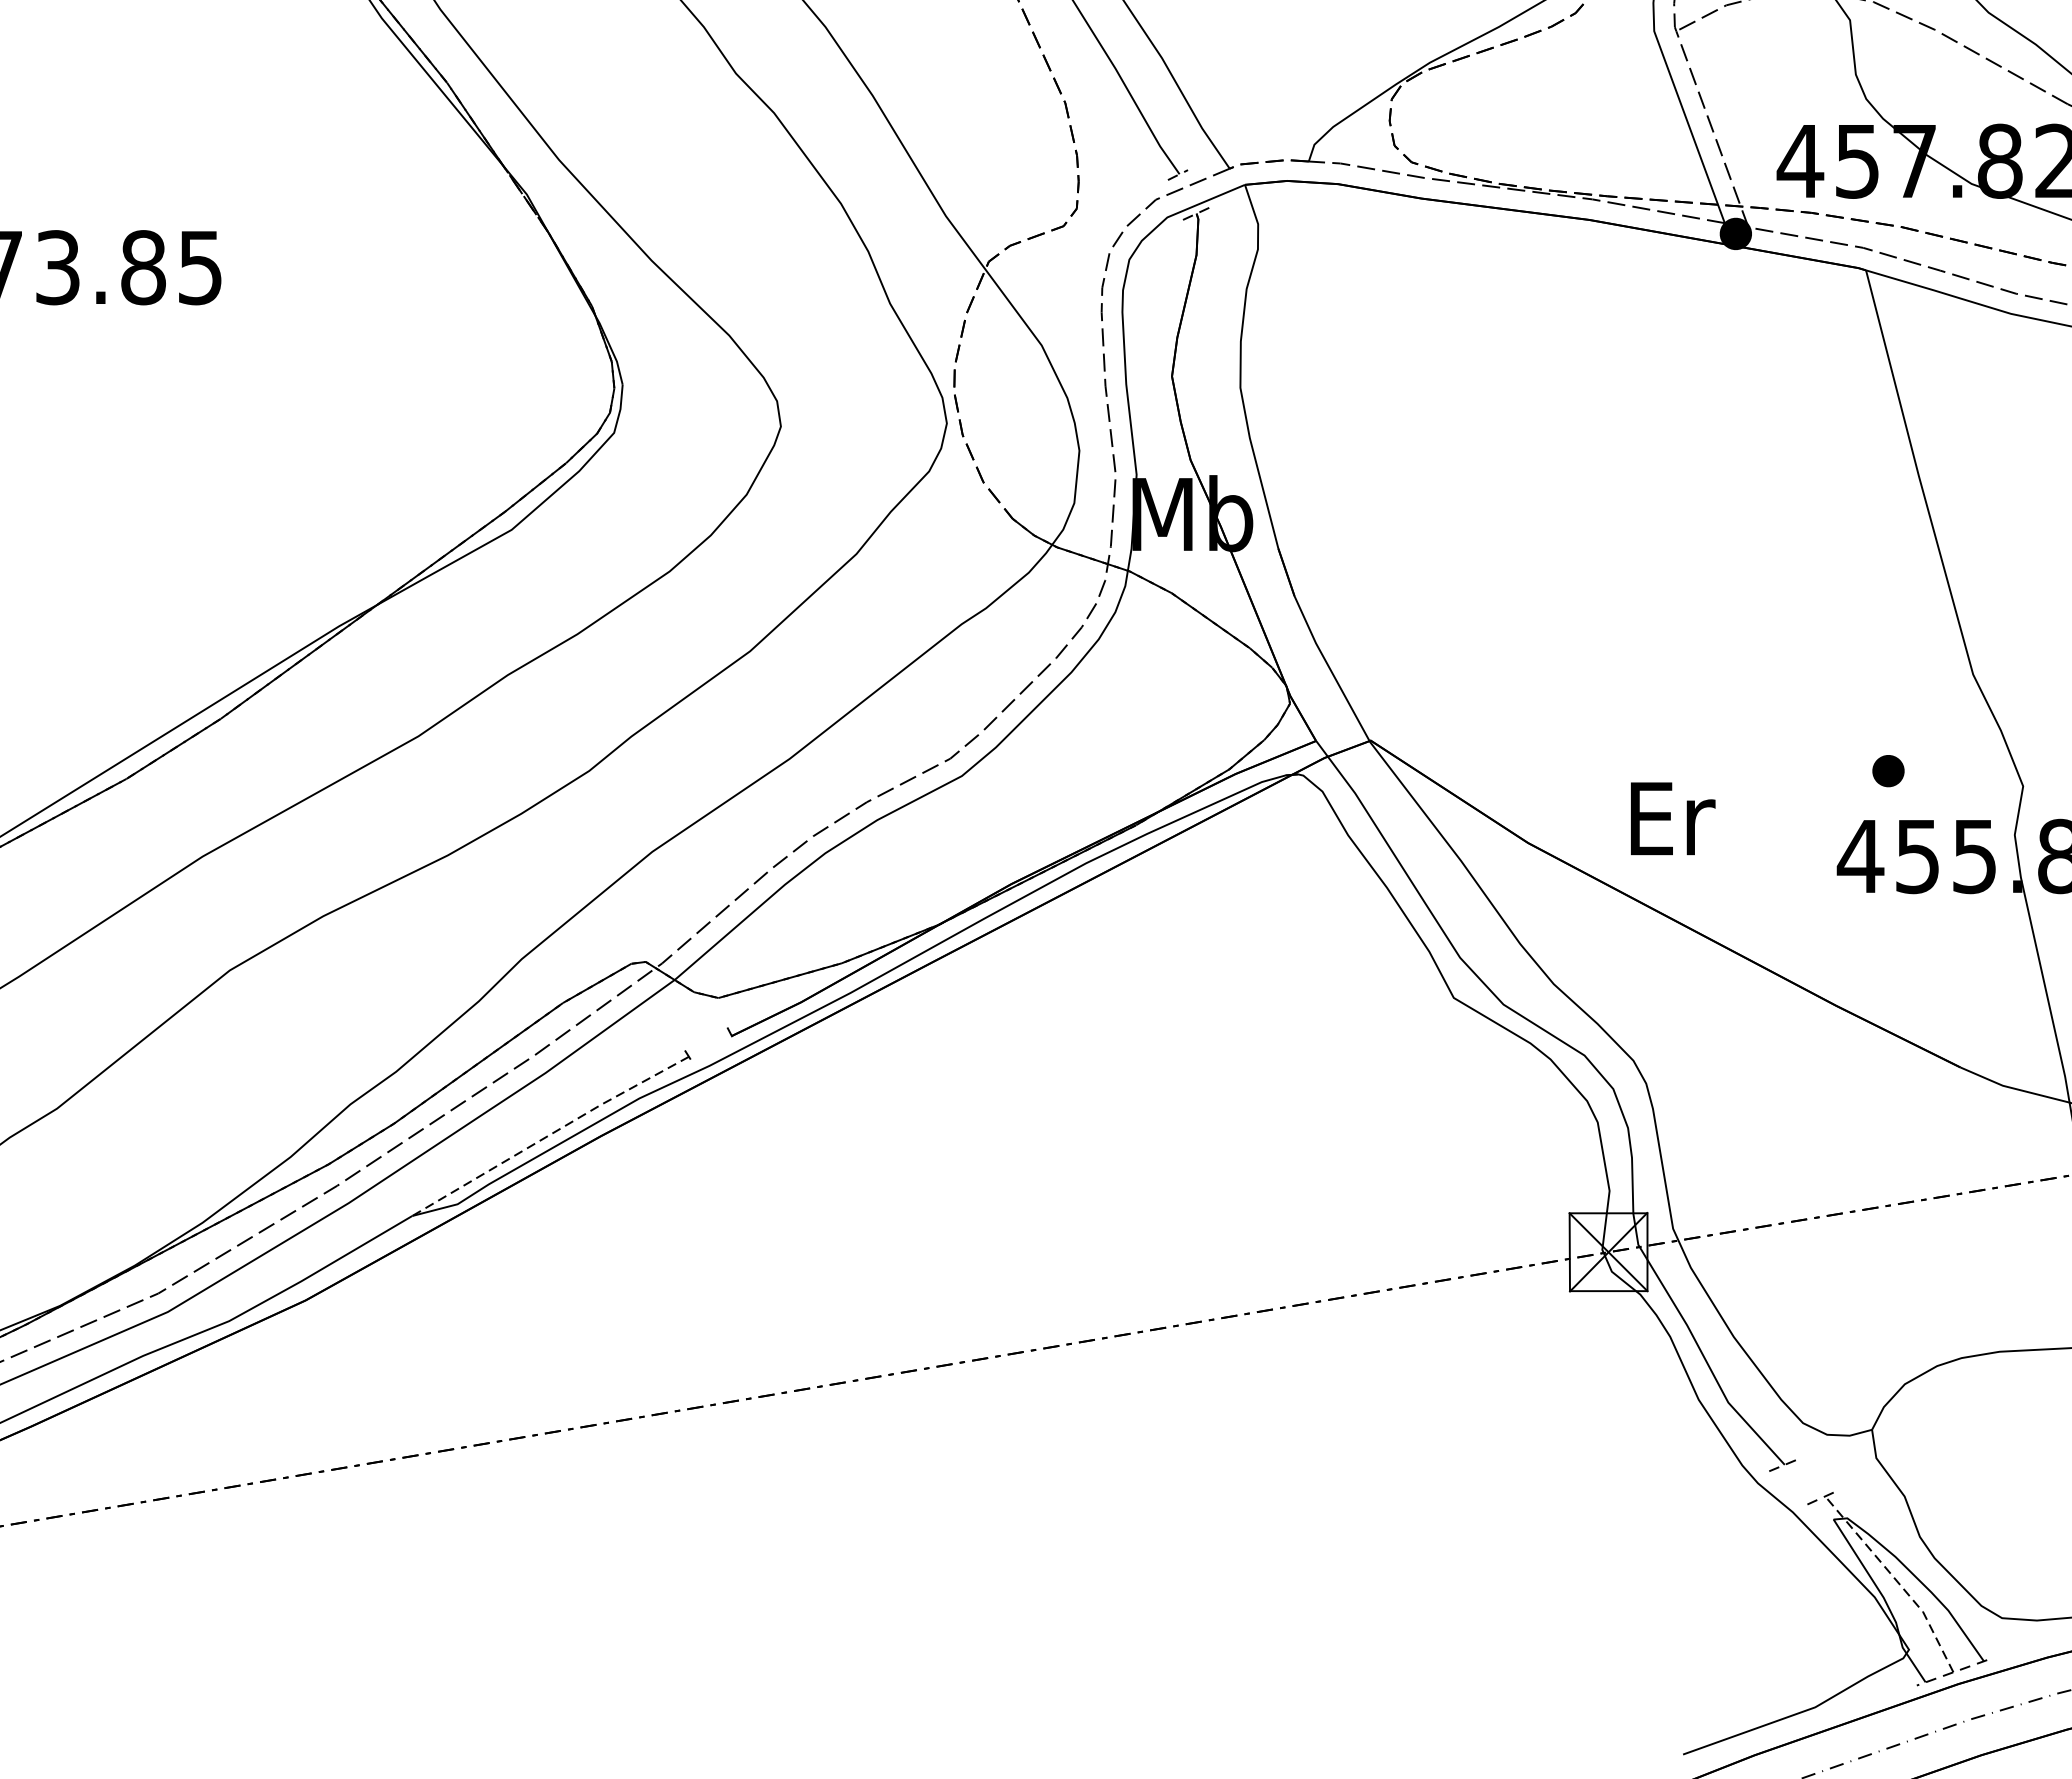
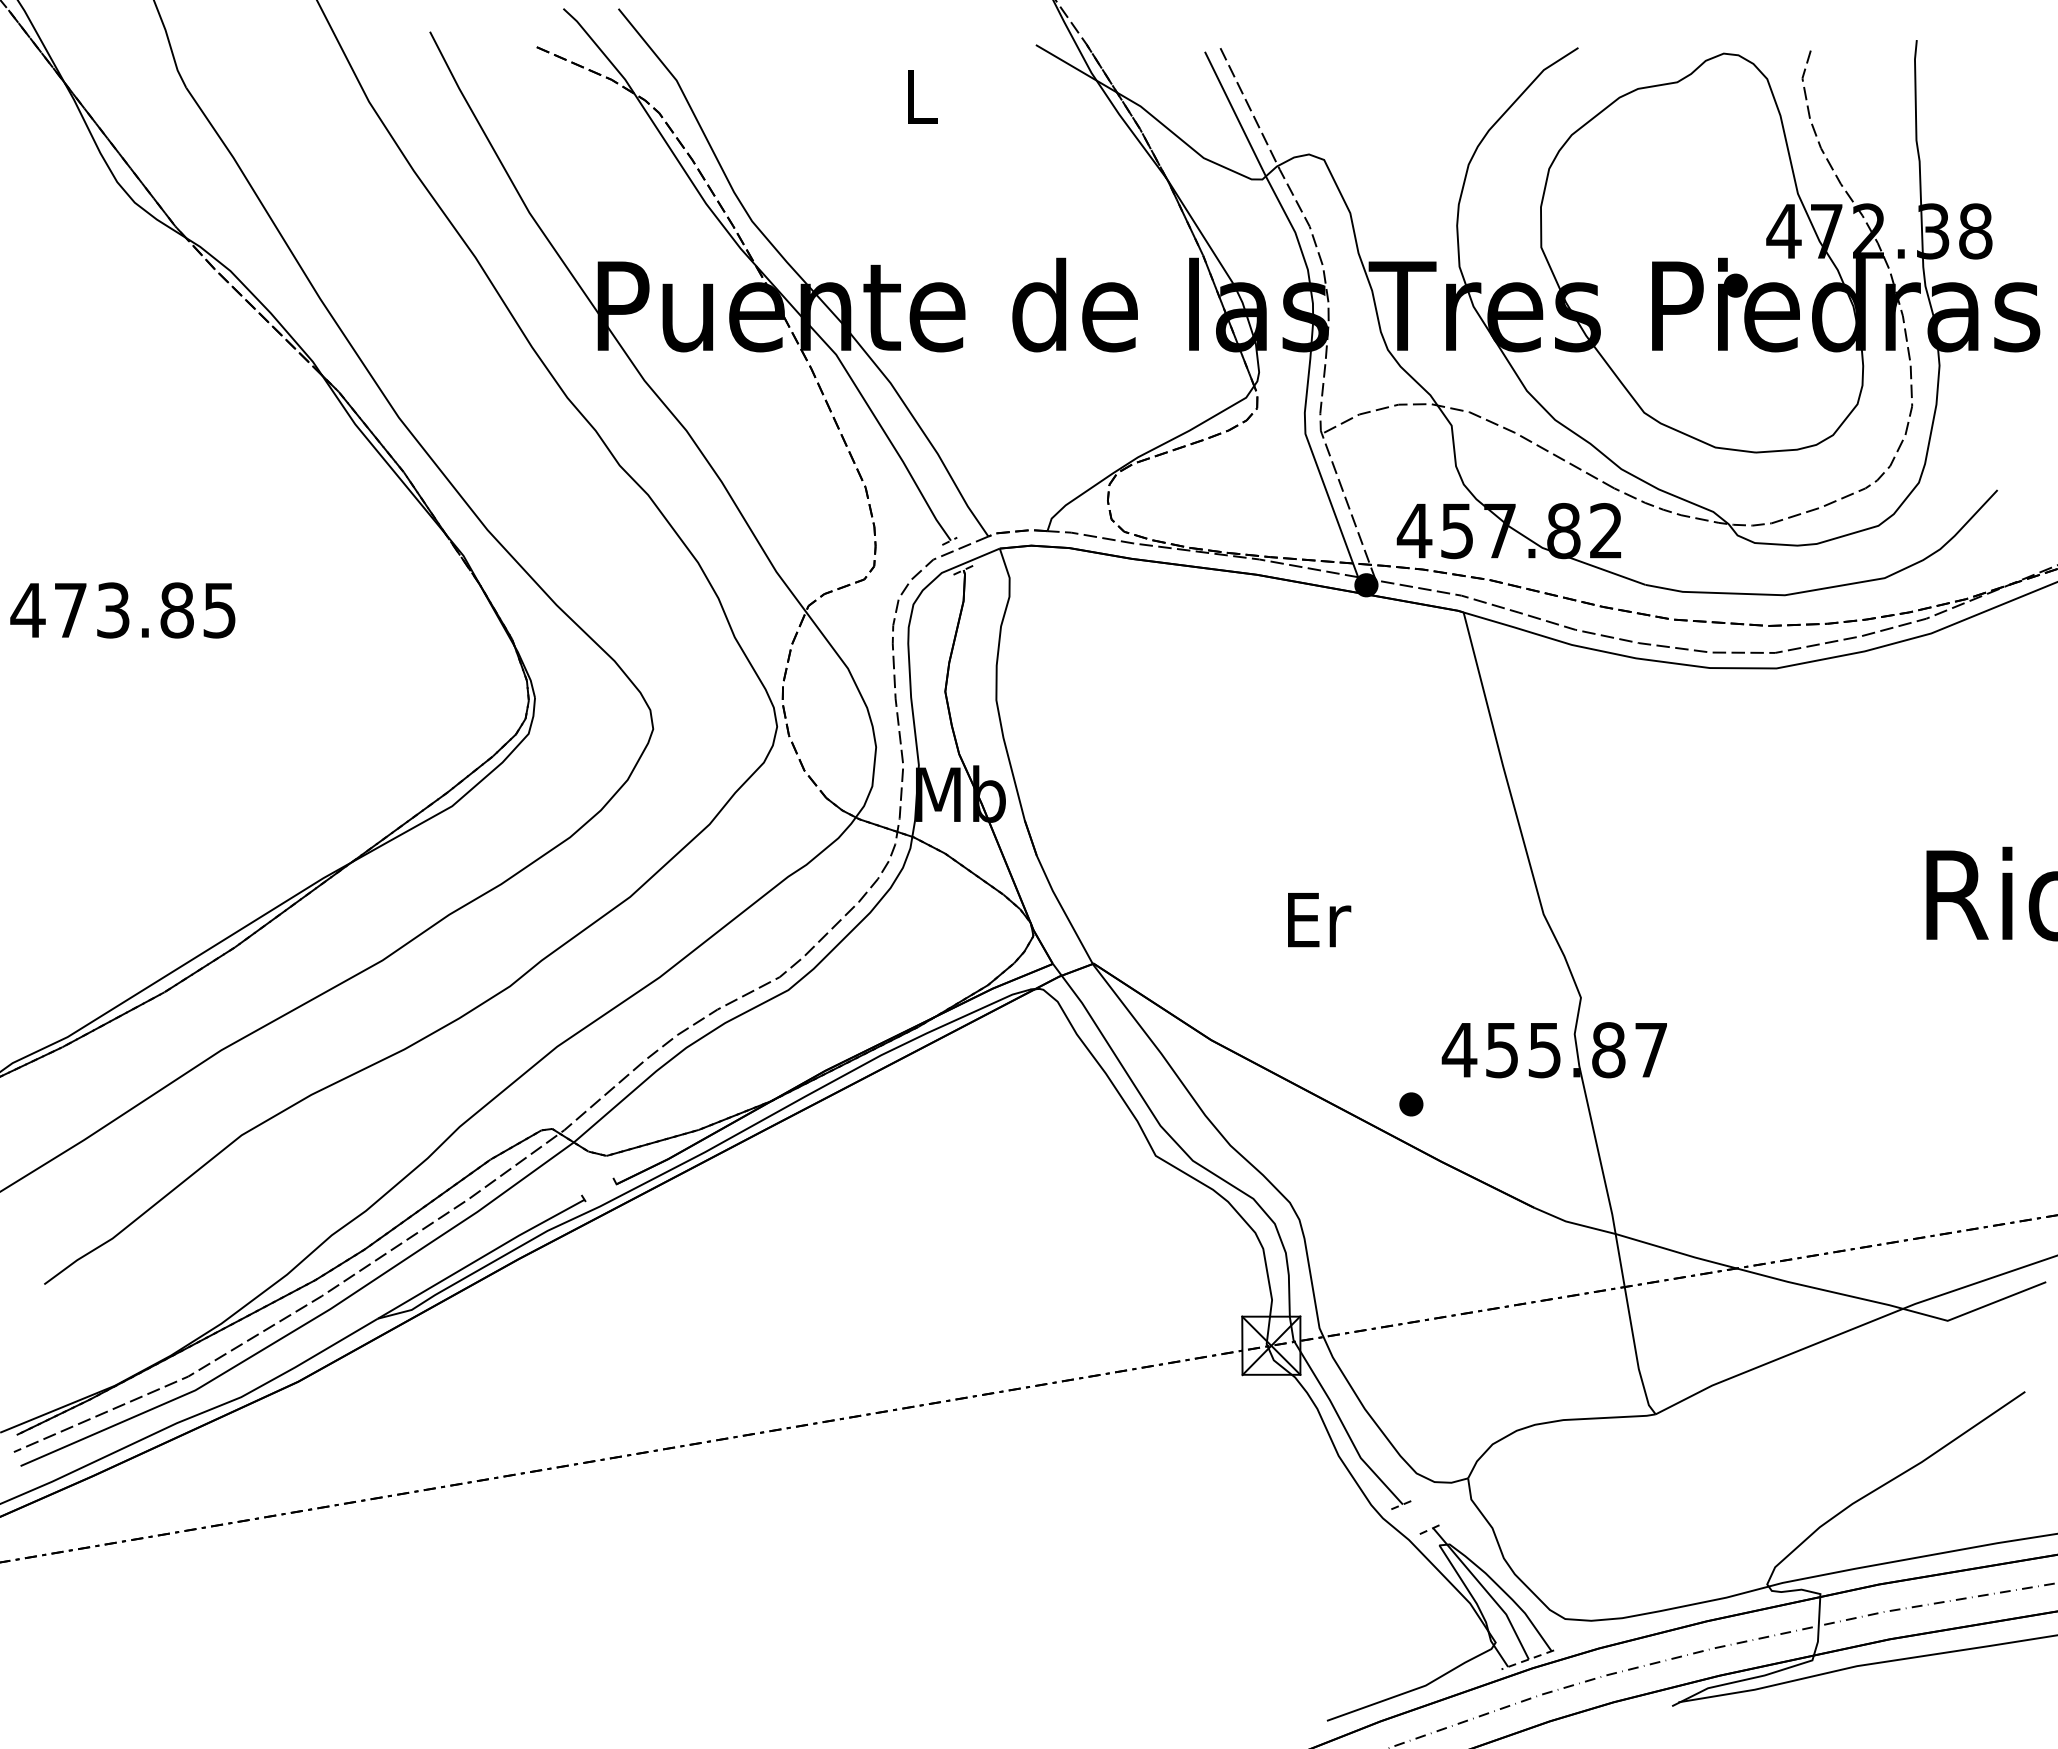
part: (1888, 771) -> (1411, 1104), moved
text: (1673, 819) -> (1319, 920), moved
line: (550, 1134) -> (481, 1257), dashed -> solid
line: (1896, 1579) -> (1486, 1590), dashed -> solid

